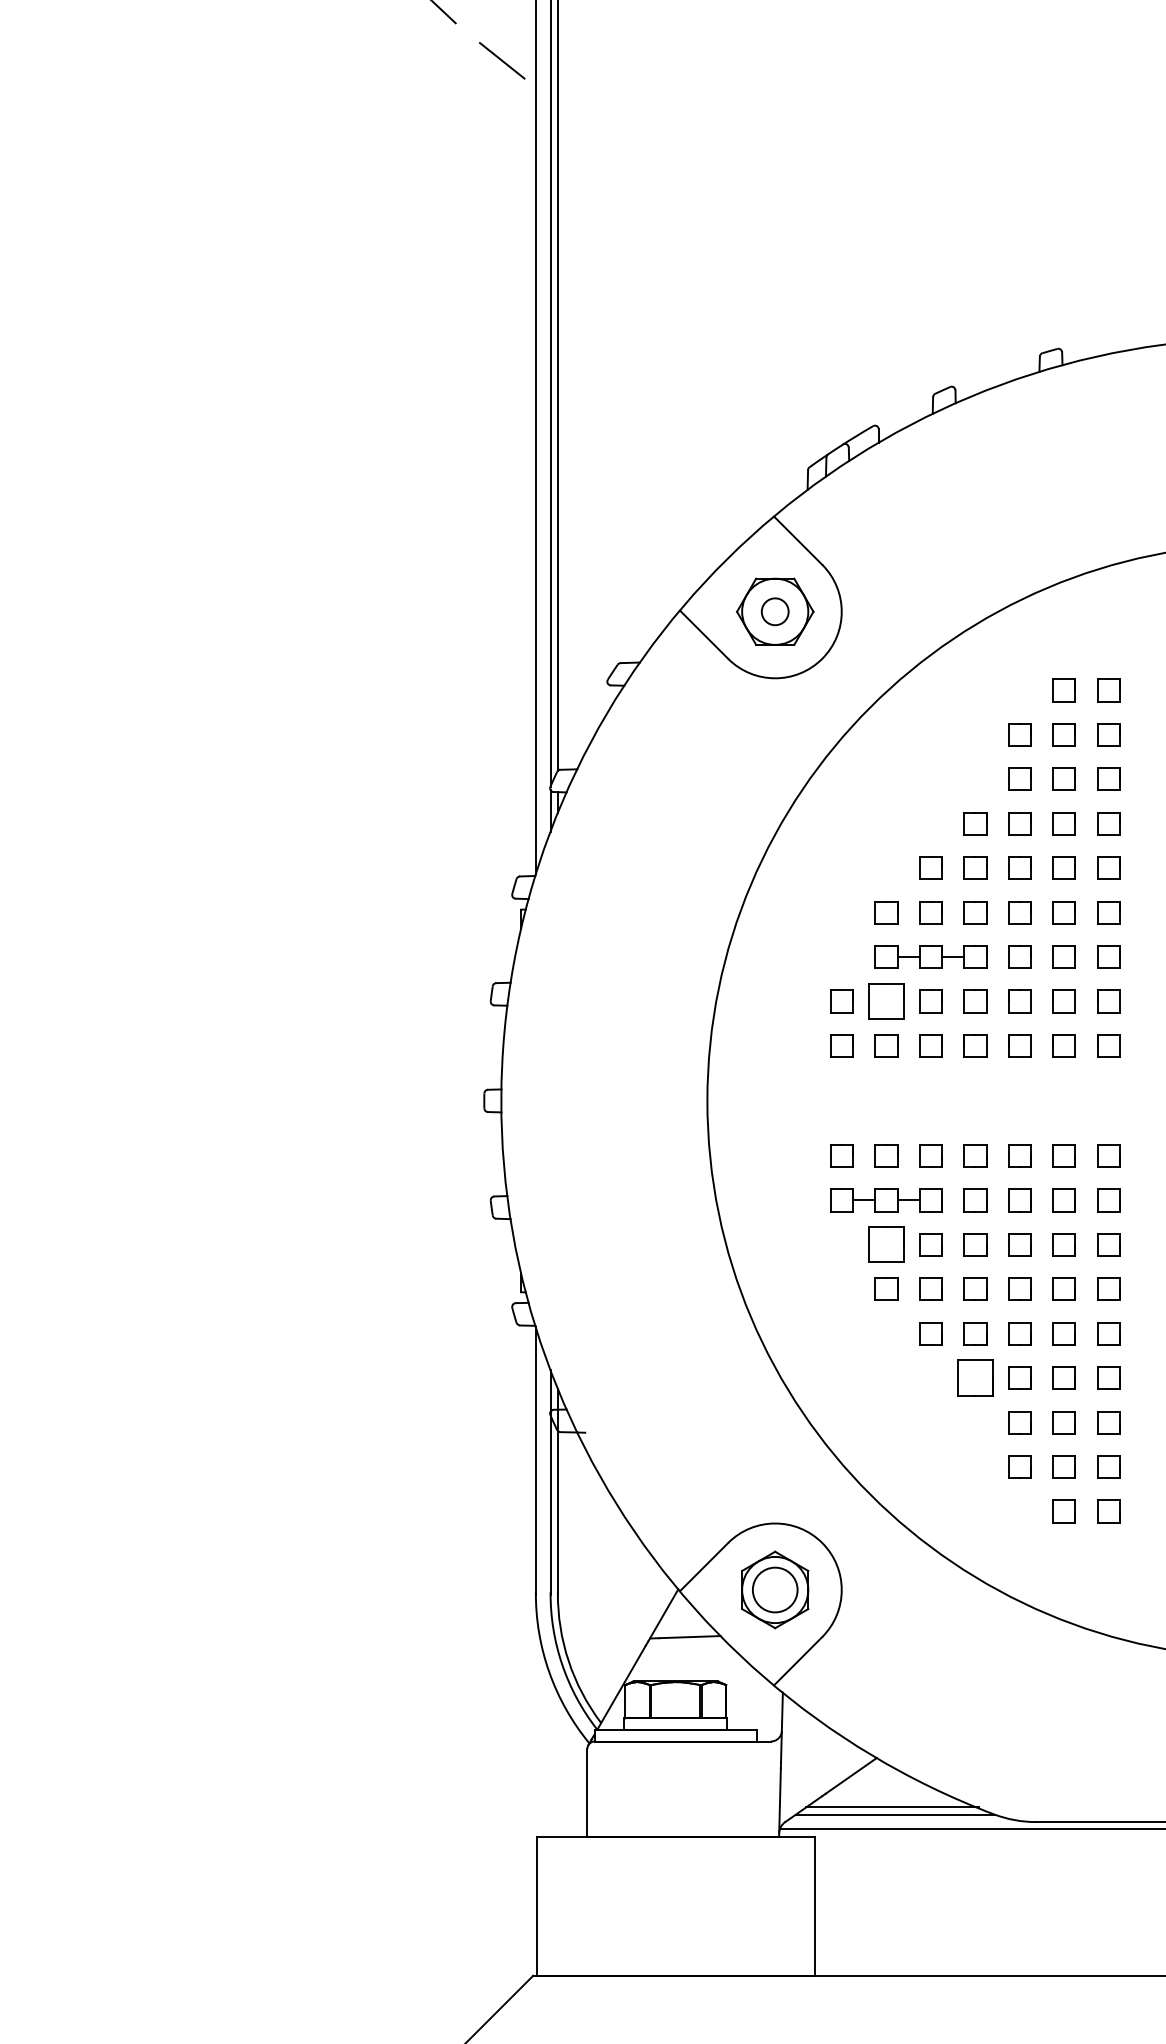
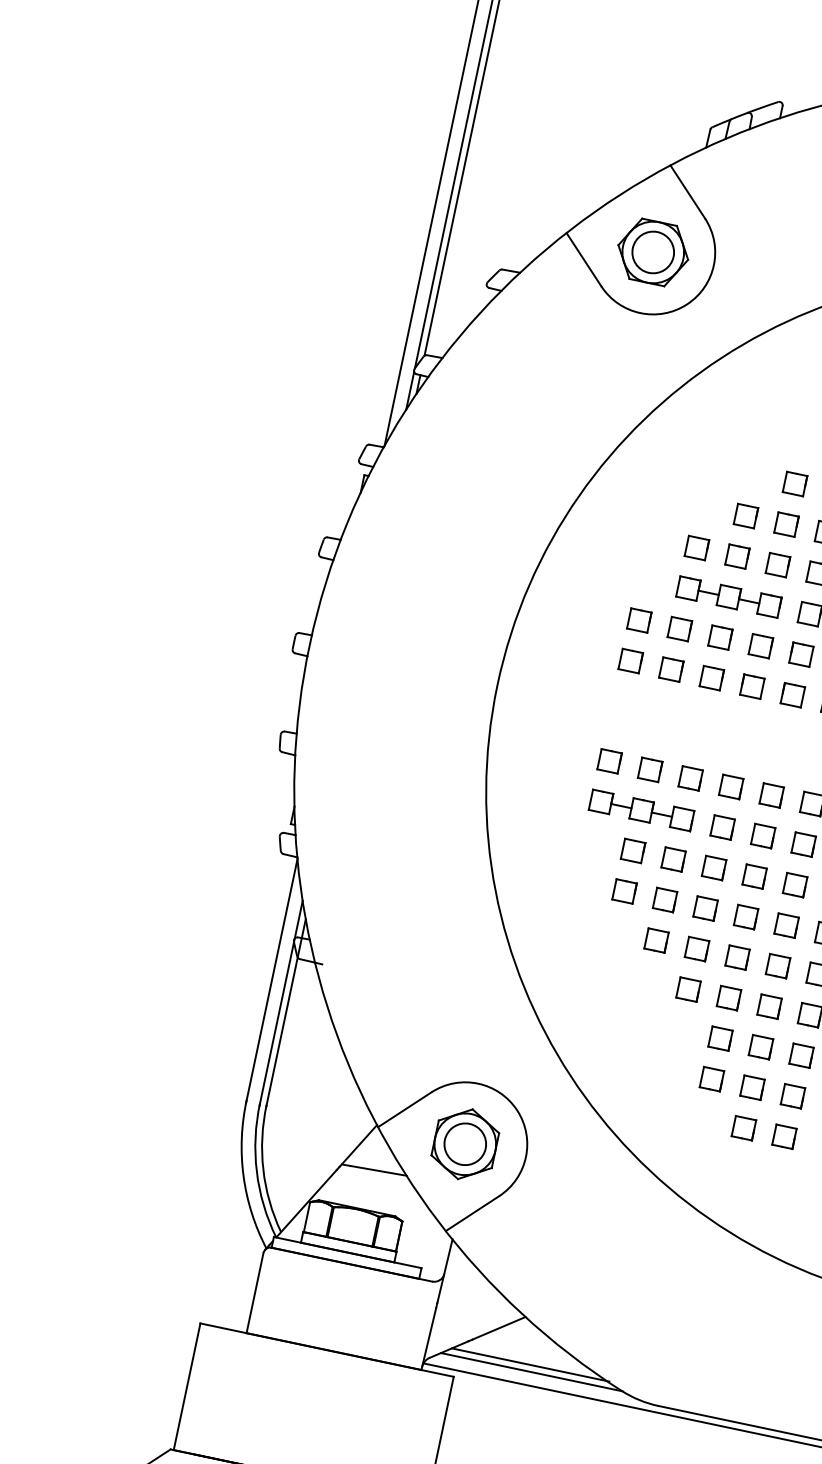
circle: (774, 611) -> (652, 252), size x1.67
part: (886, 1001) -> (679, 629), size x0.62
part: (886, 1244) -> (633, 850), size x0.62
part: (975, 1377) -> (688, 989), size x0.62

